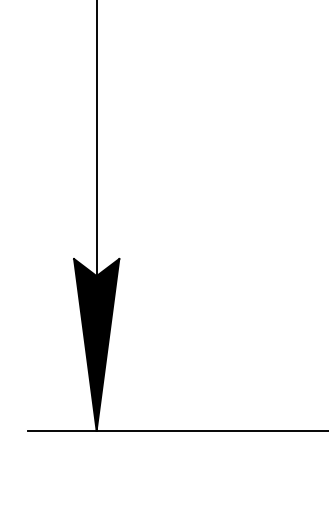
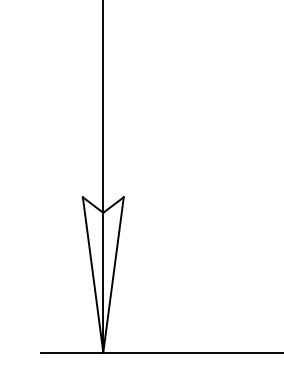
fill: (96, 344) -> (103, 274), removed

